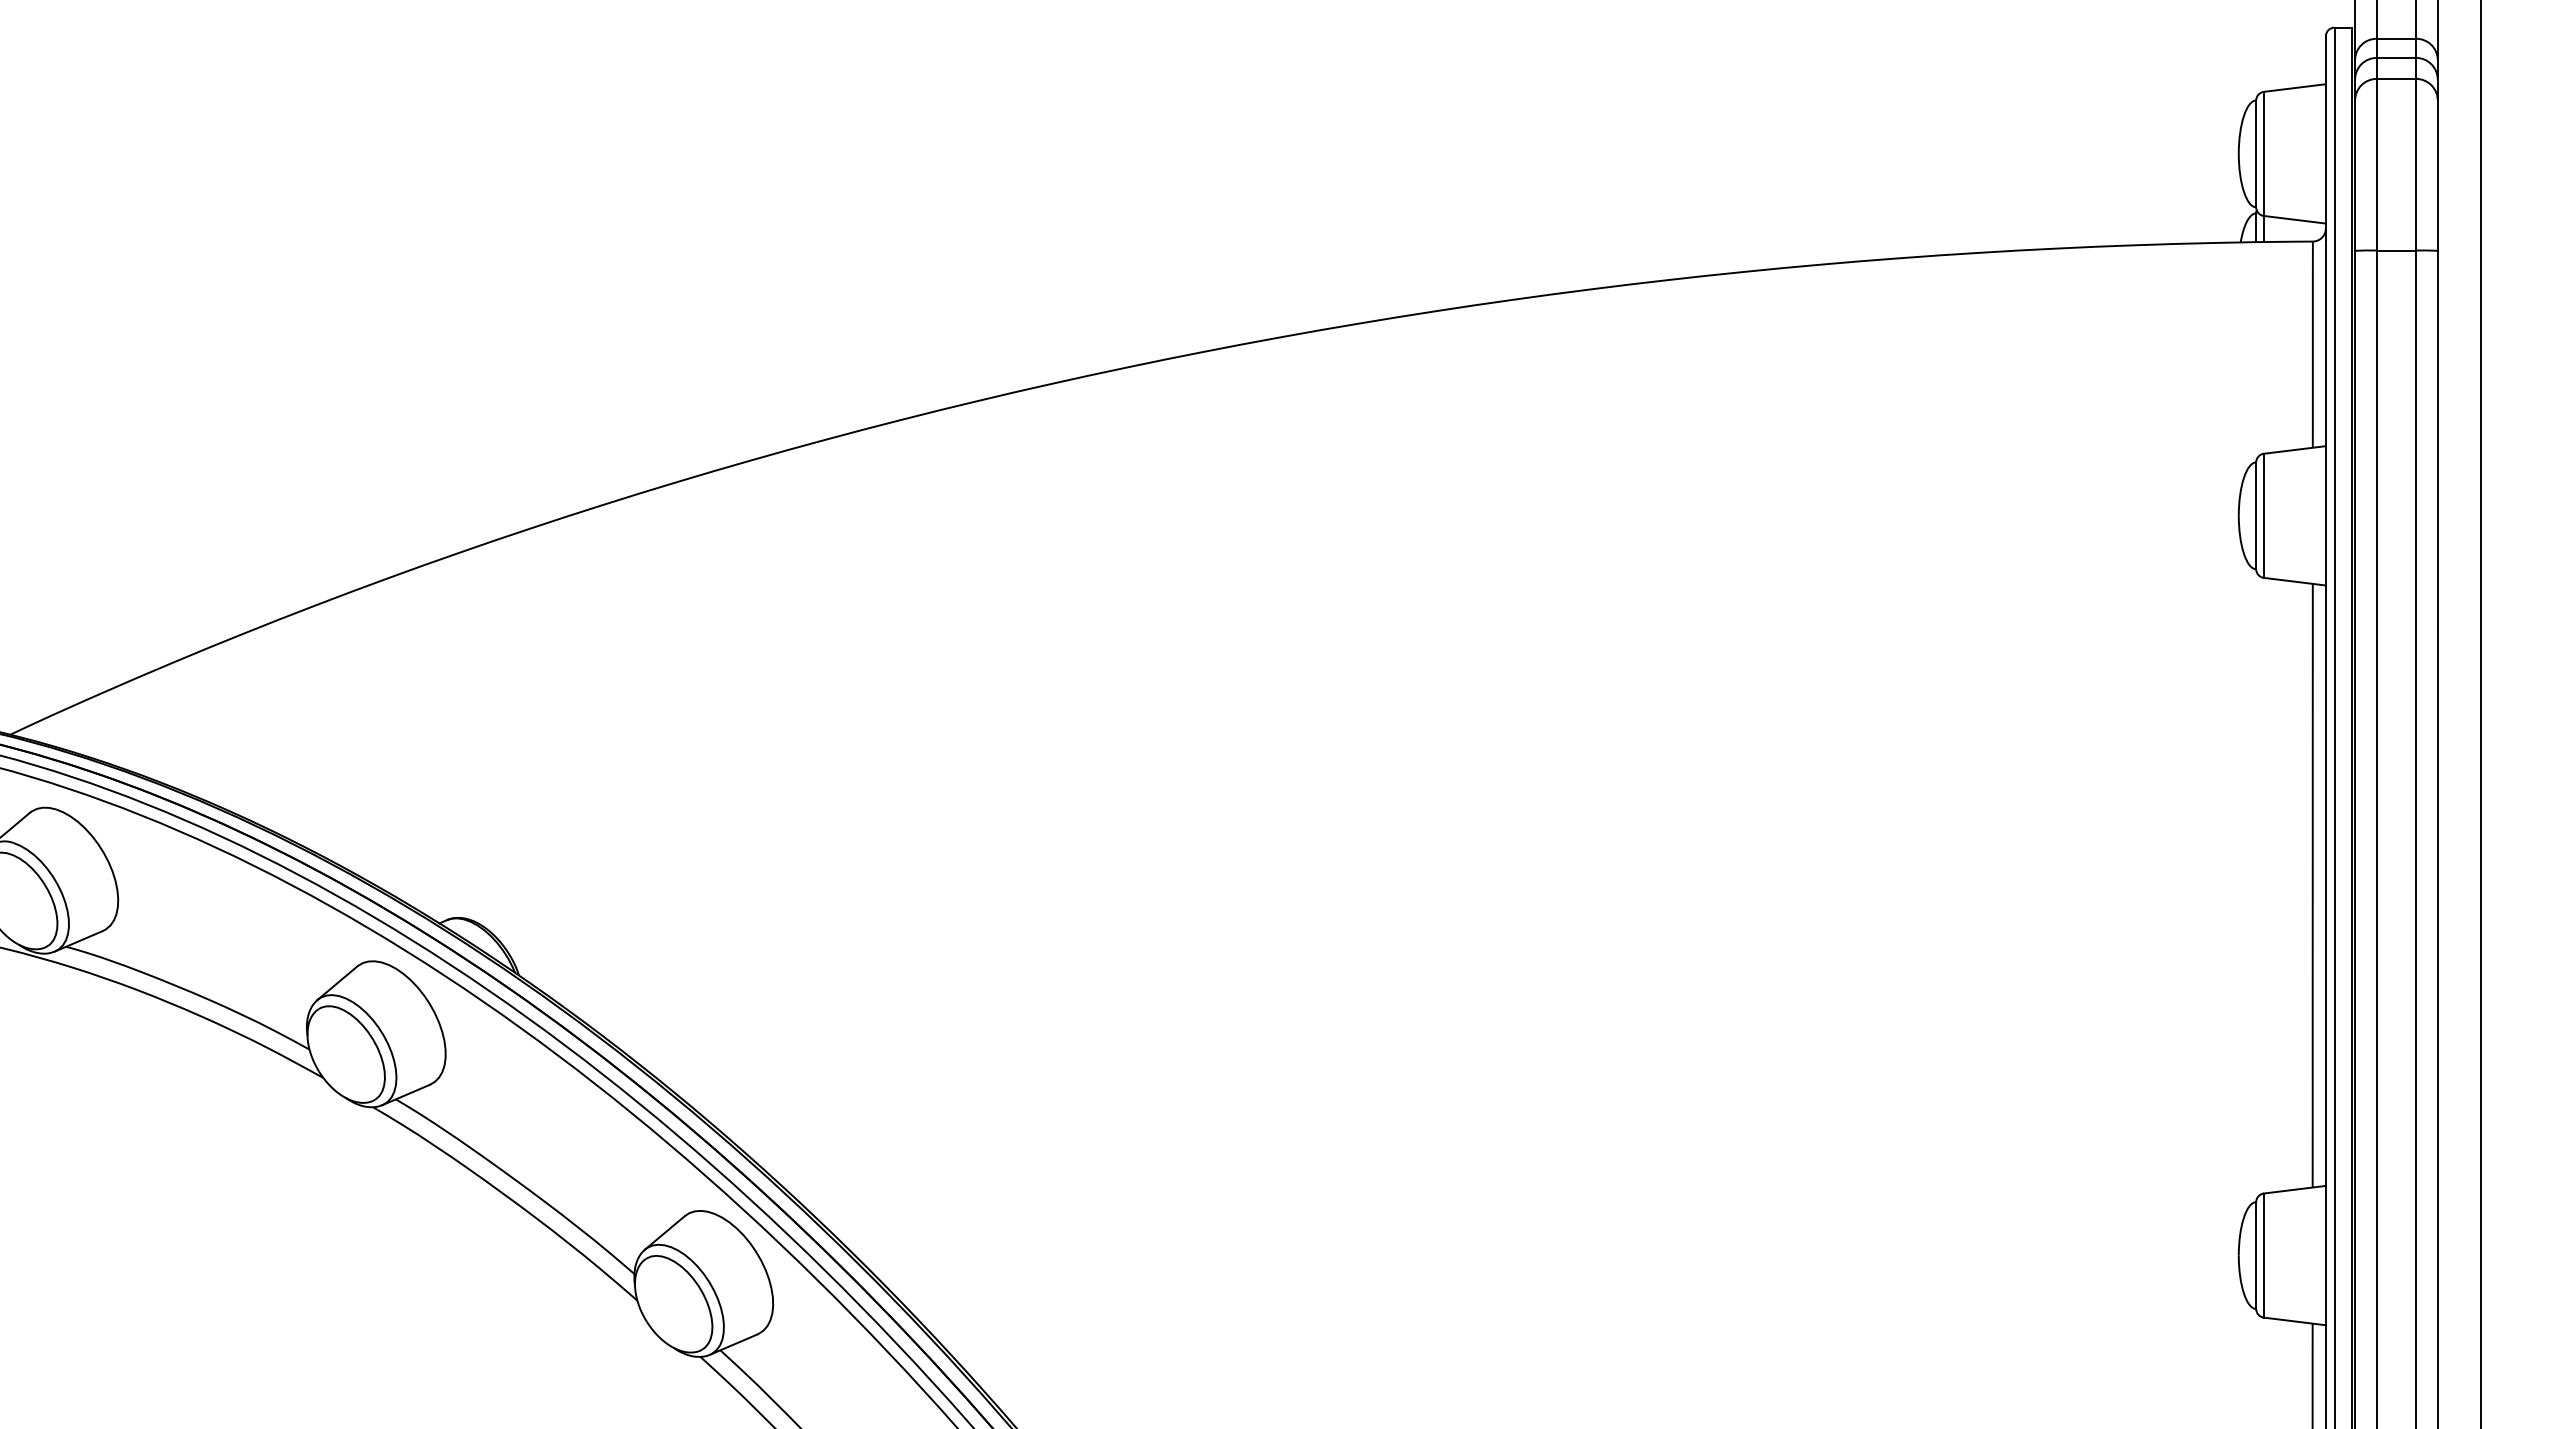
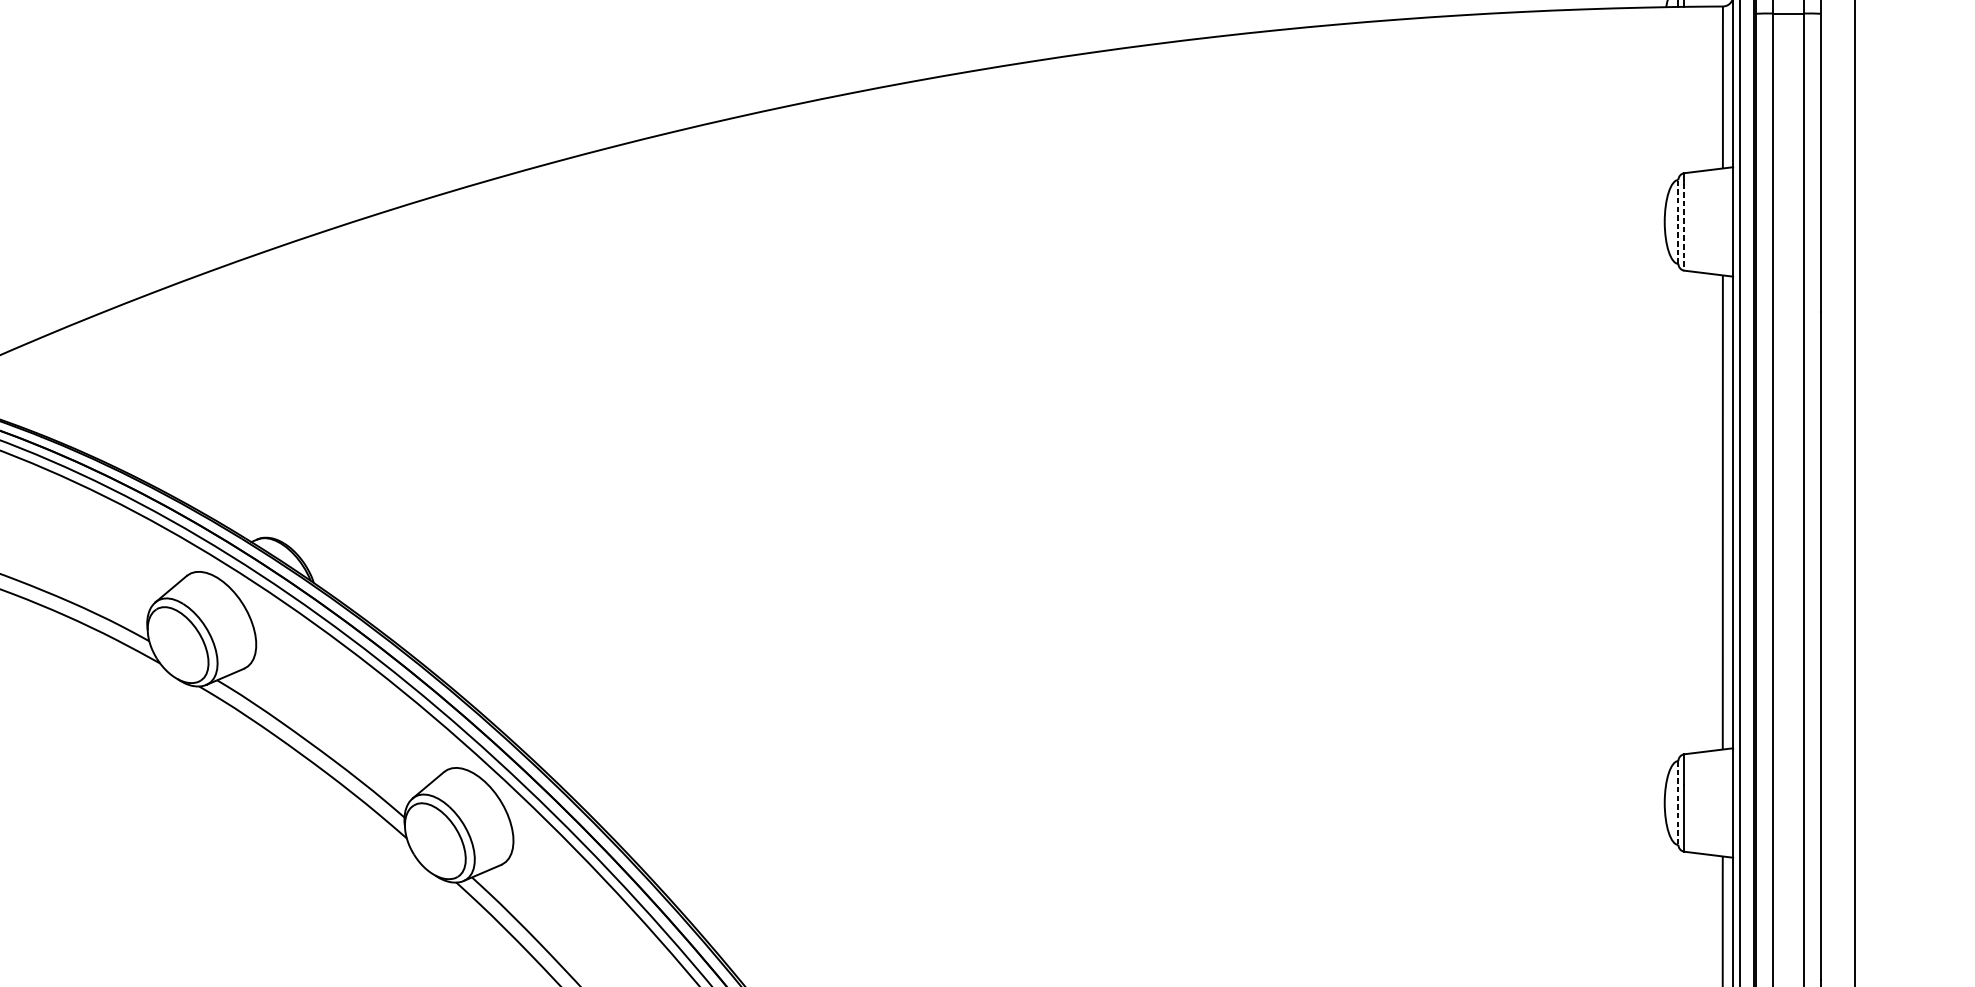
line: (2256, 515) -> (1678, 221), solid -> dashed
line: (2263, 522) -> (1684, 227), solid -> dashed
line: (2256, 1256) -> (1678, 803), solid -> dashed

